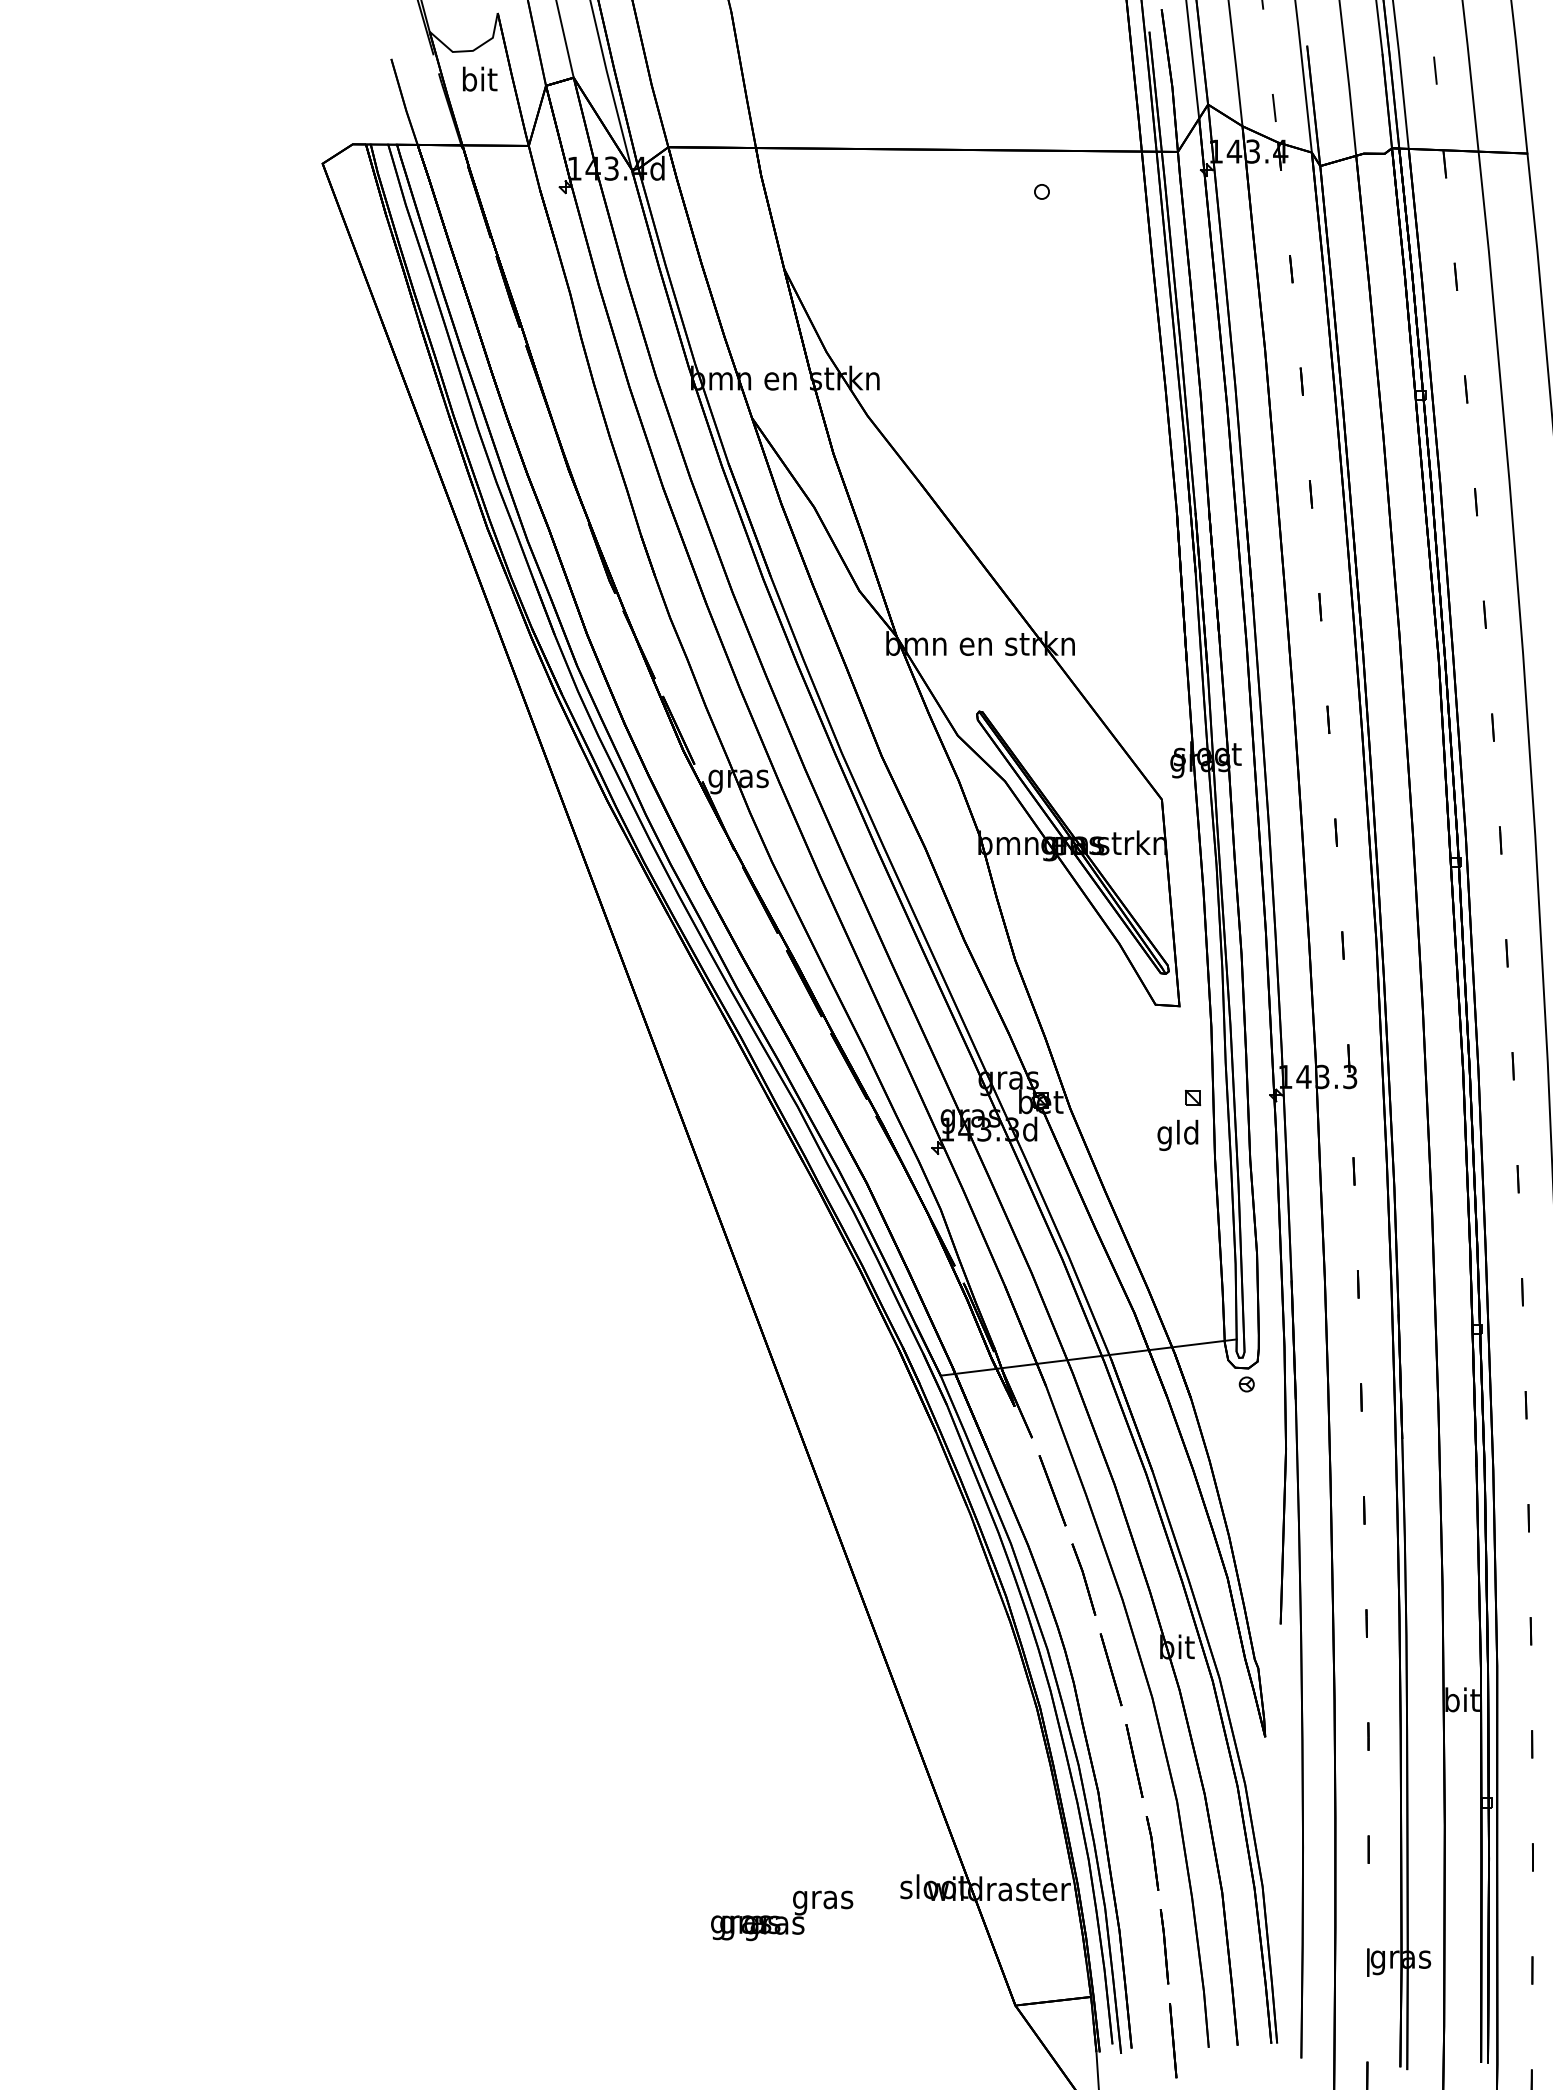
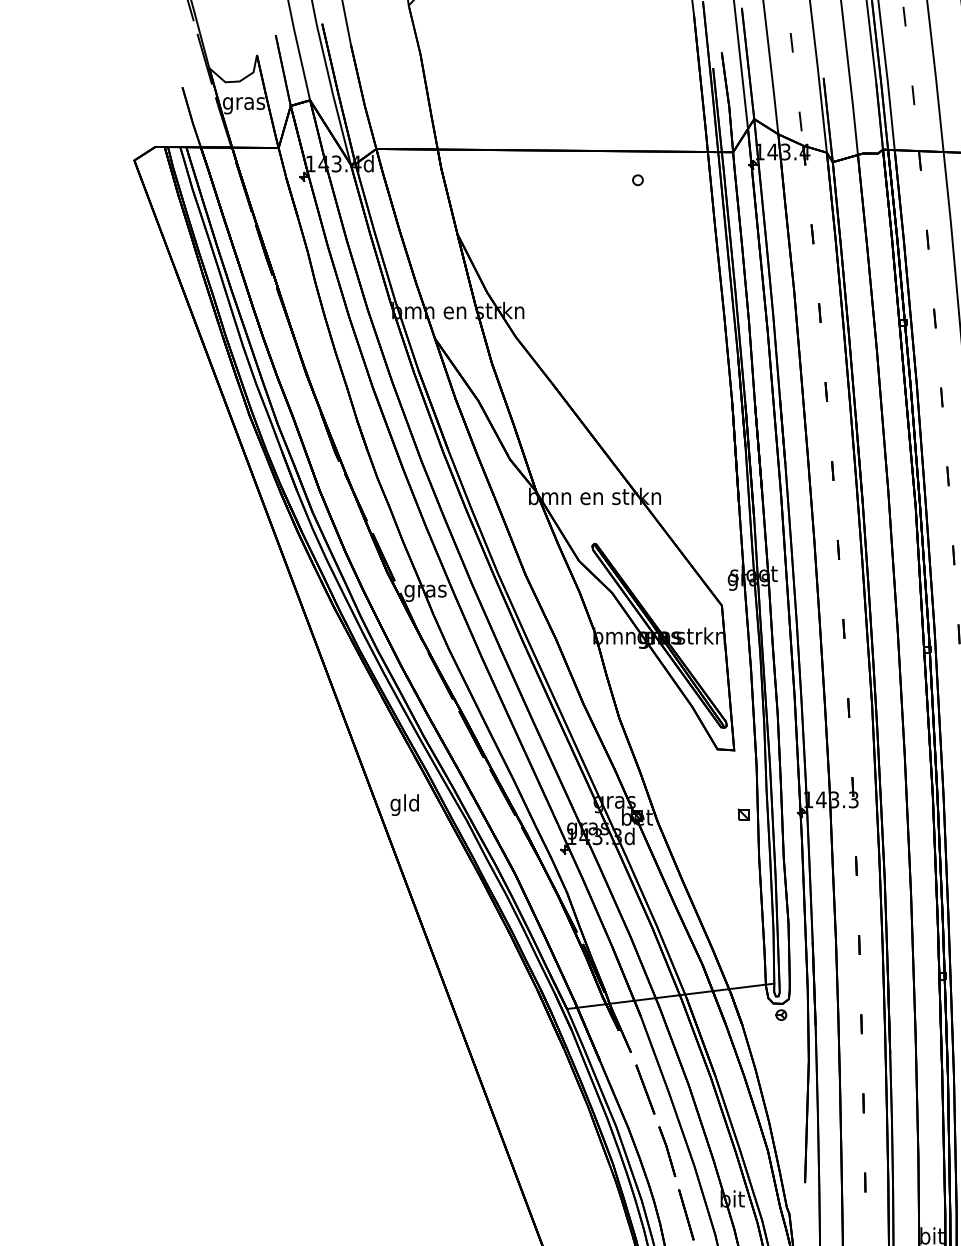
text: (479, 81) -> (244, 102), bit -> gras
text: (1177, 1134) -> (404, 804), moved

